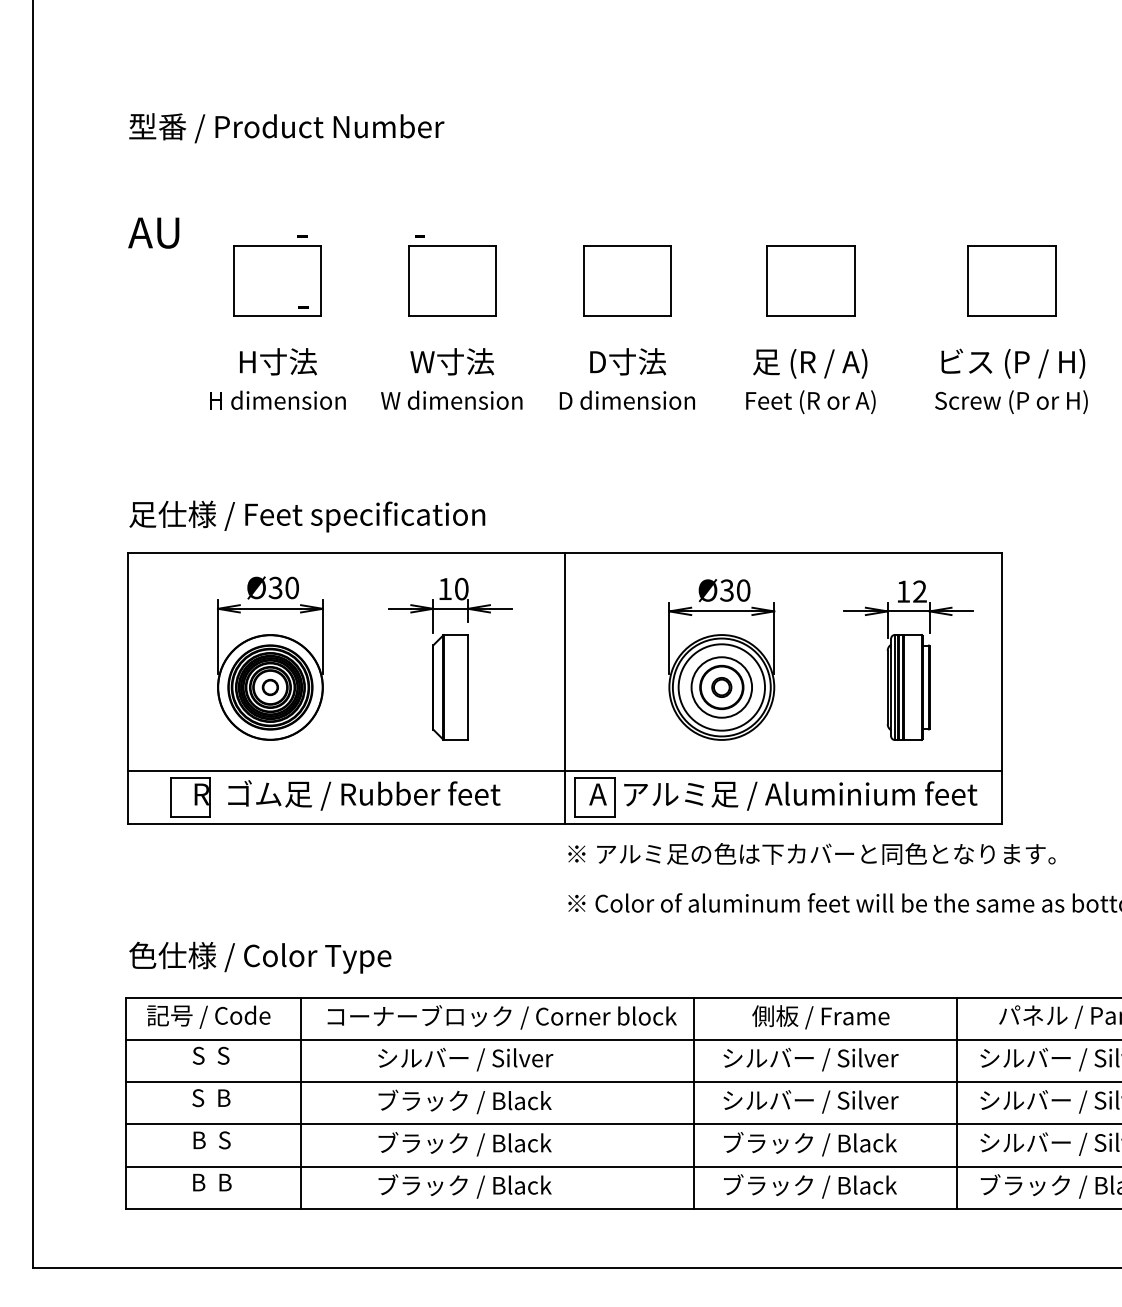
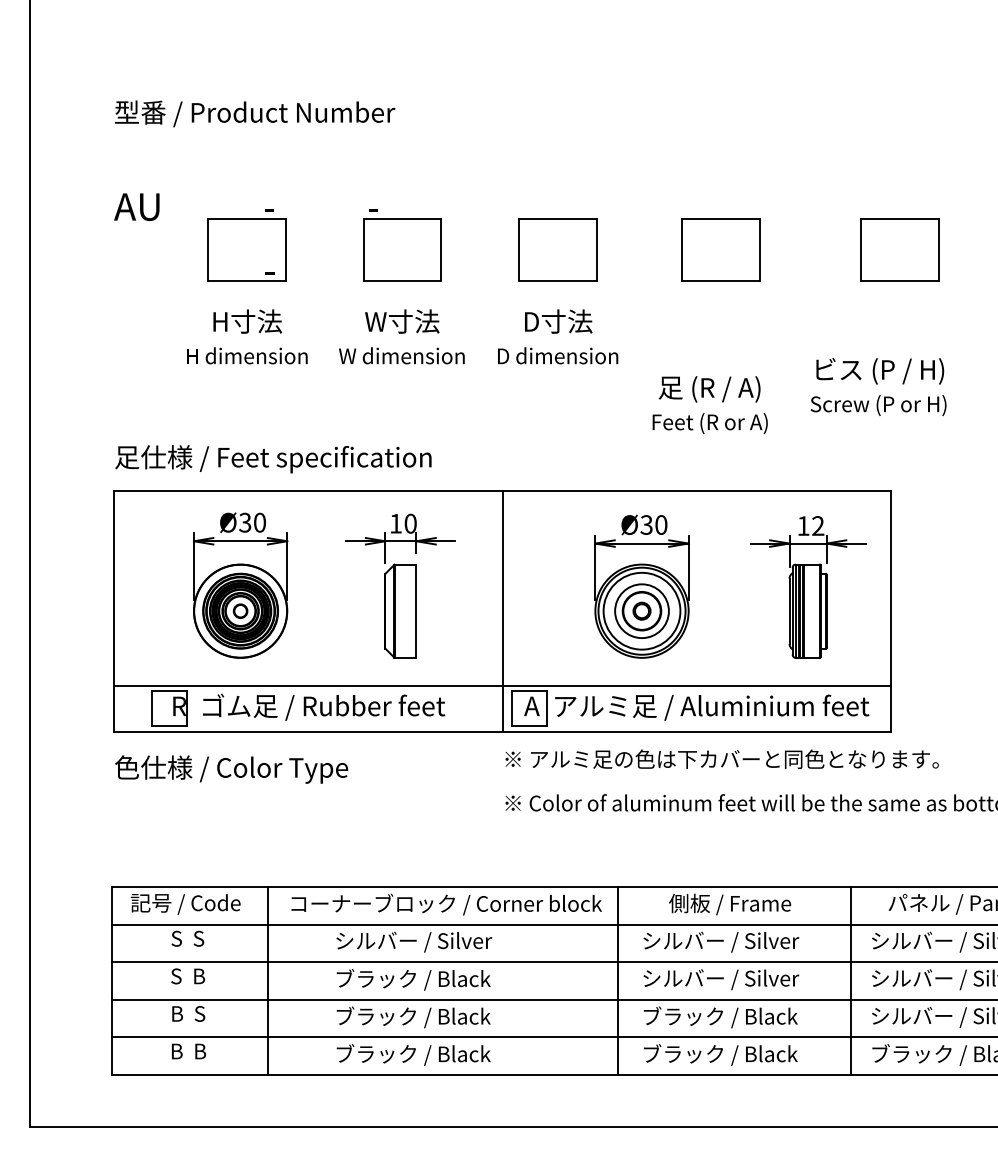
text: (1011, 380) -> (878, 386), moved
text: (810, 381) -> (709, 405), moved
text: (260, 957) -> (231, 769), moved

